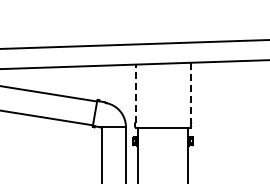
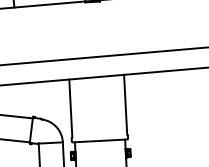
line: (190, 92) -> (125, 104), dashed -> solid
line: (135, 93) -> (70, 108), dashed -> solid

